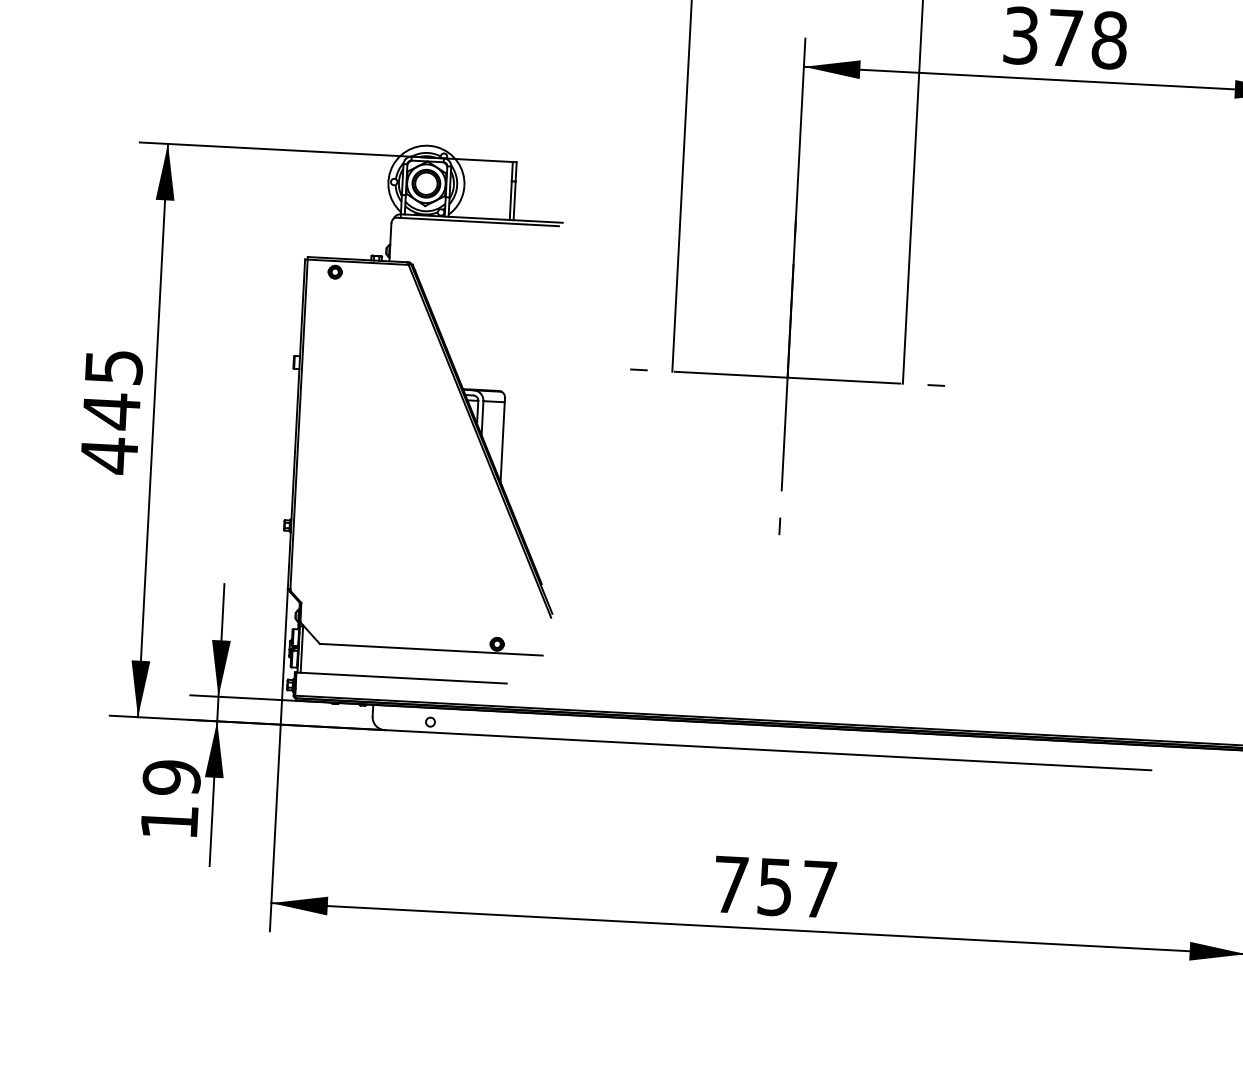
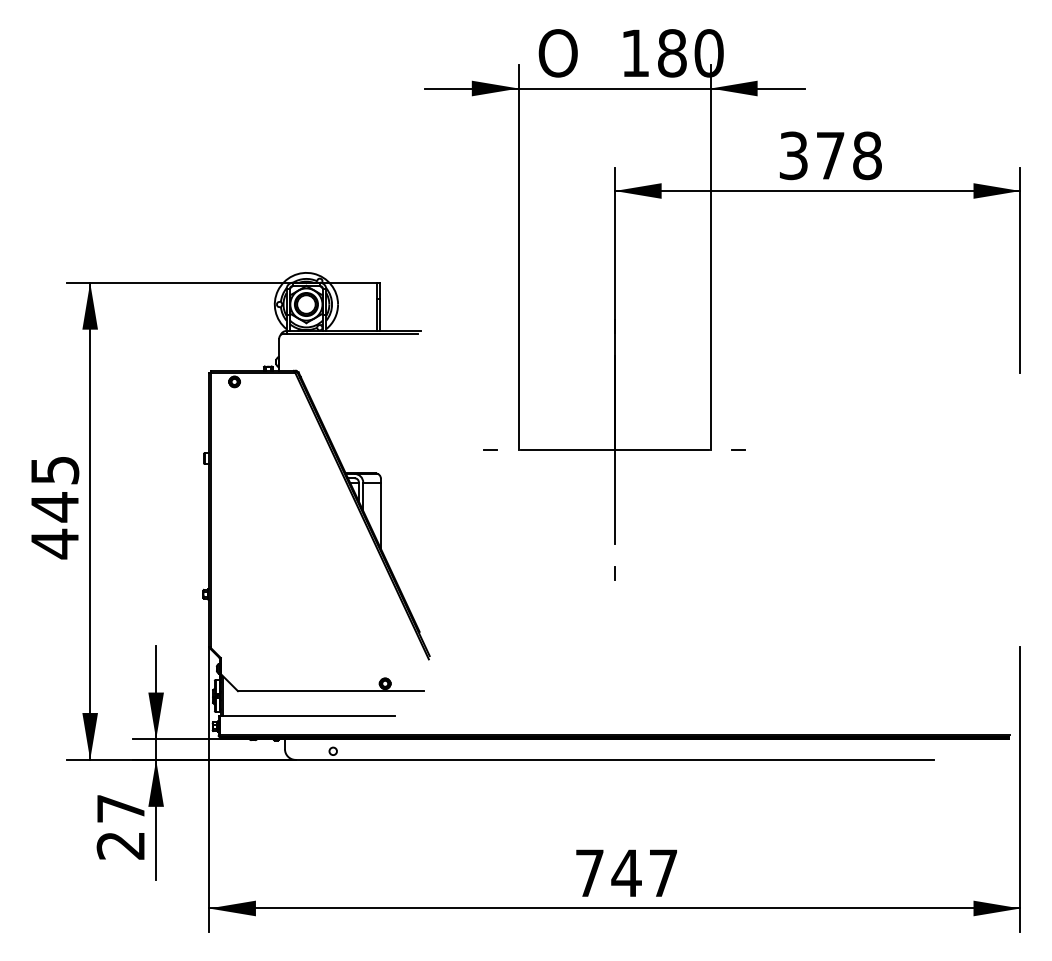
text: (170, 799) -> (120, 826), 19 -> 27
text: (775, 887) -> (626, 873), 757 -> 747

